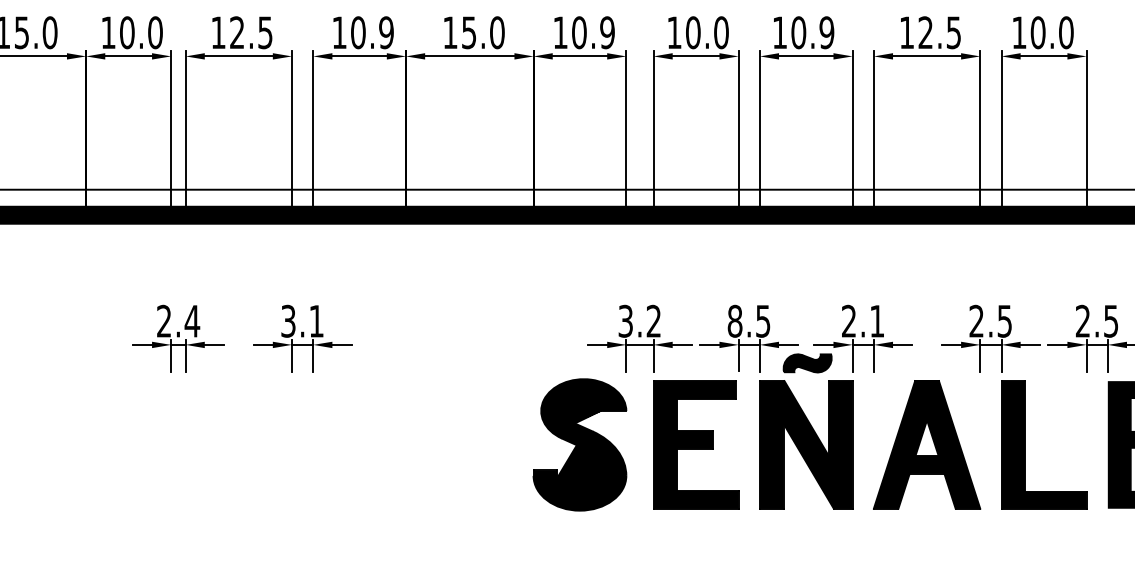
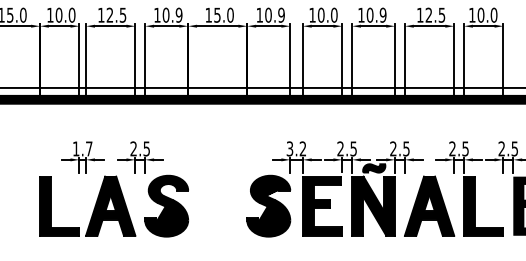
text: (177, 320) -> (82, 148), 2.4 -> 1.7
text: (300, 320) -> (139, 148), 3.1 -> 2.5
text: (734, 320) -> (340, 148), 8.5 -> 2.5
text: (877, 320) -> (406, 148), 2.1 -> 2.5
part: (246, 443) -> (114, 205), added

